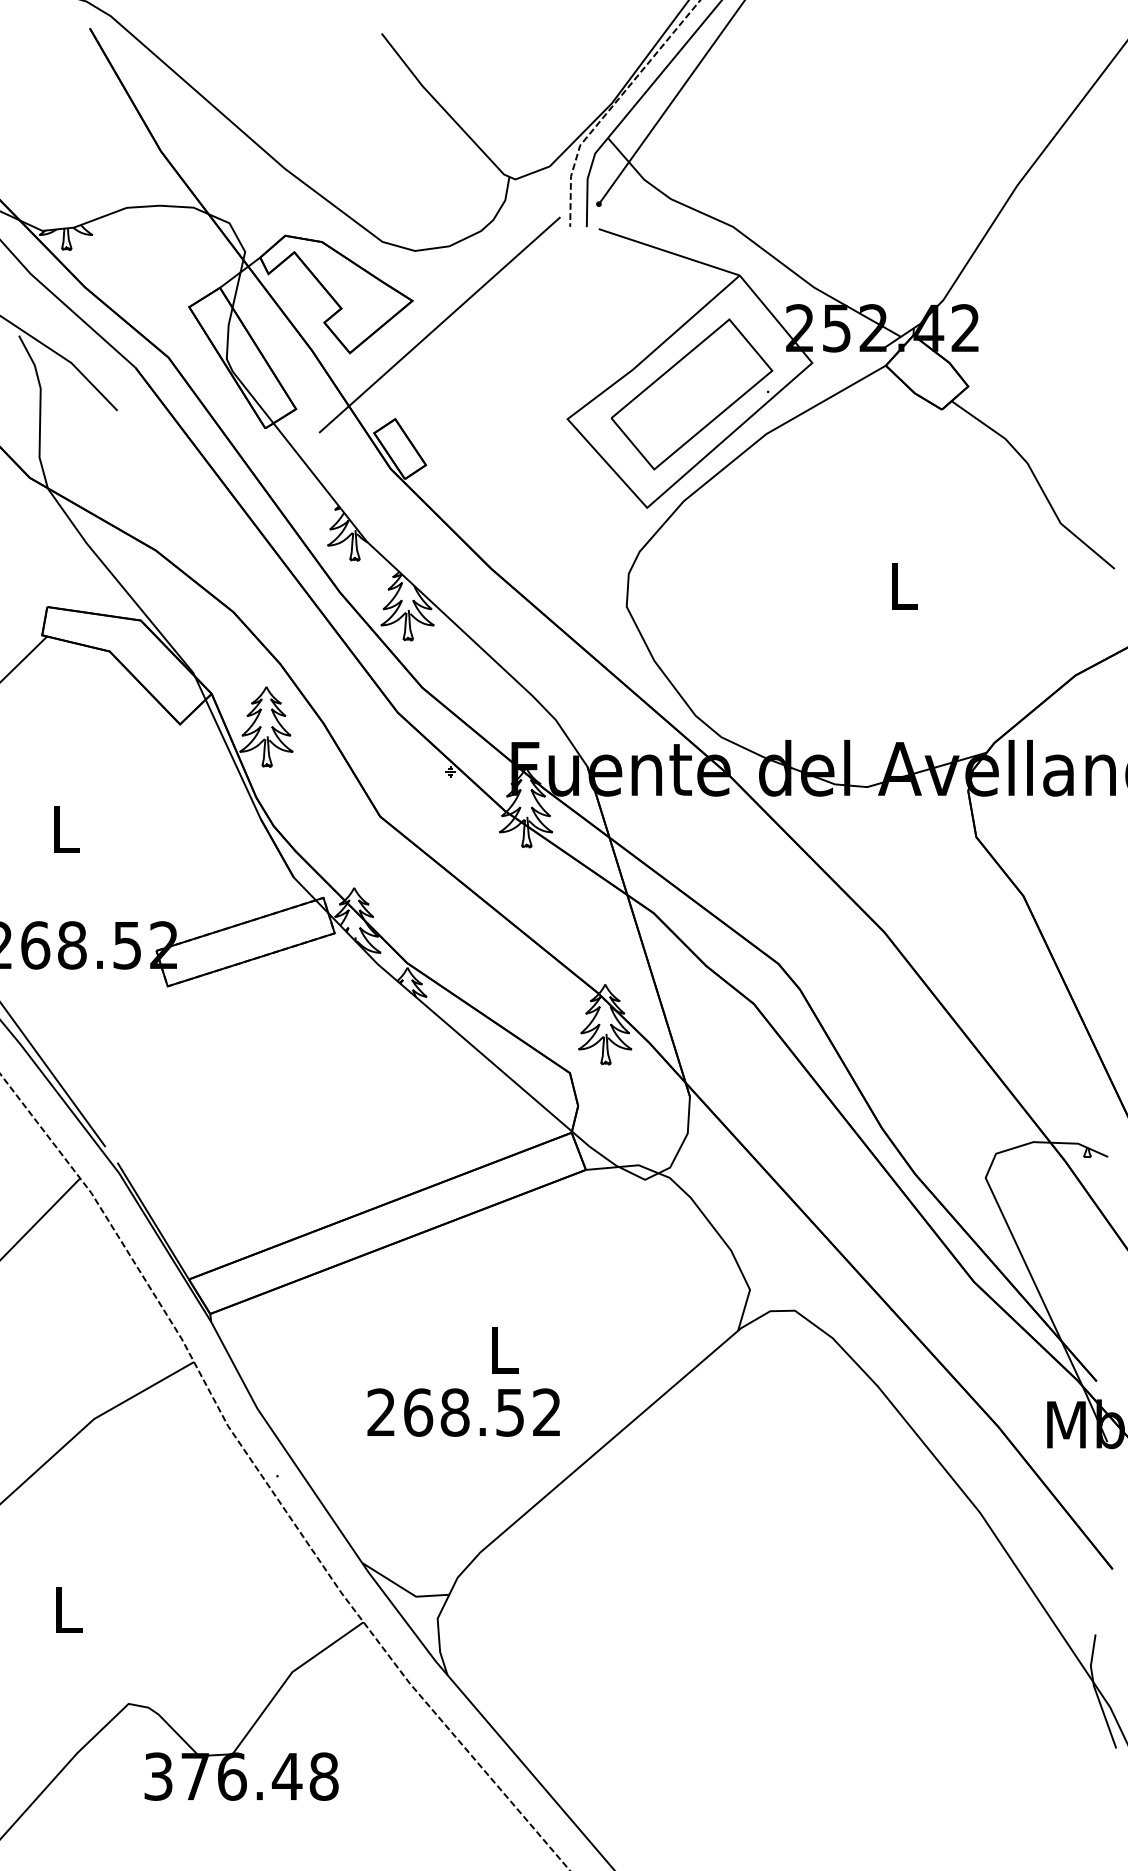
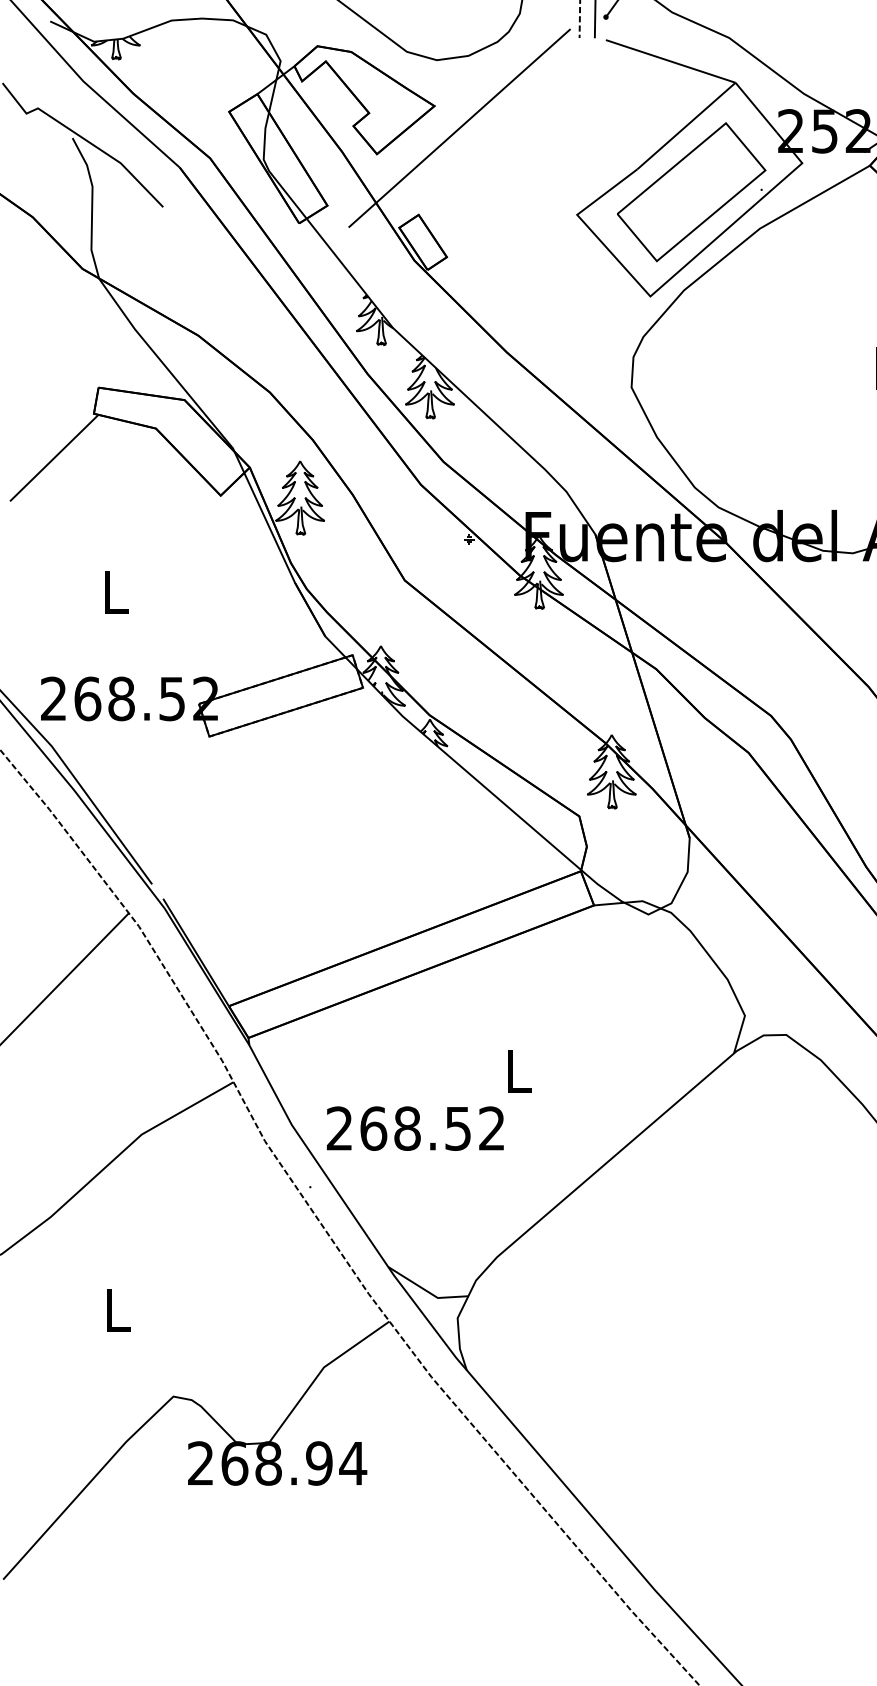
text: (463, 1412) -> (415, 1128), moved
text: (241, 1776) -> (277, 1463), 376.48 -> 268.94

